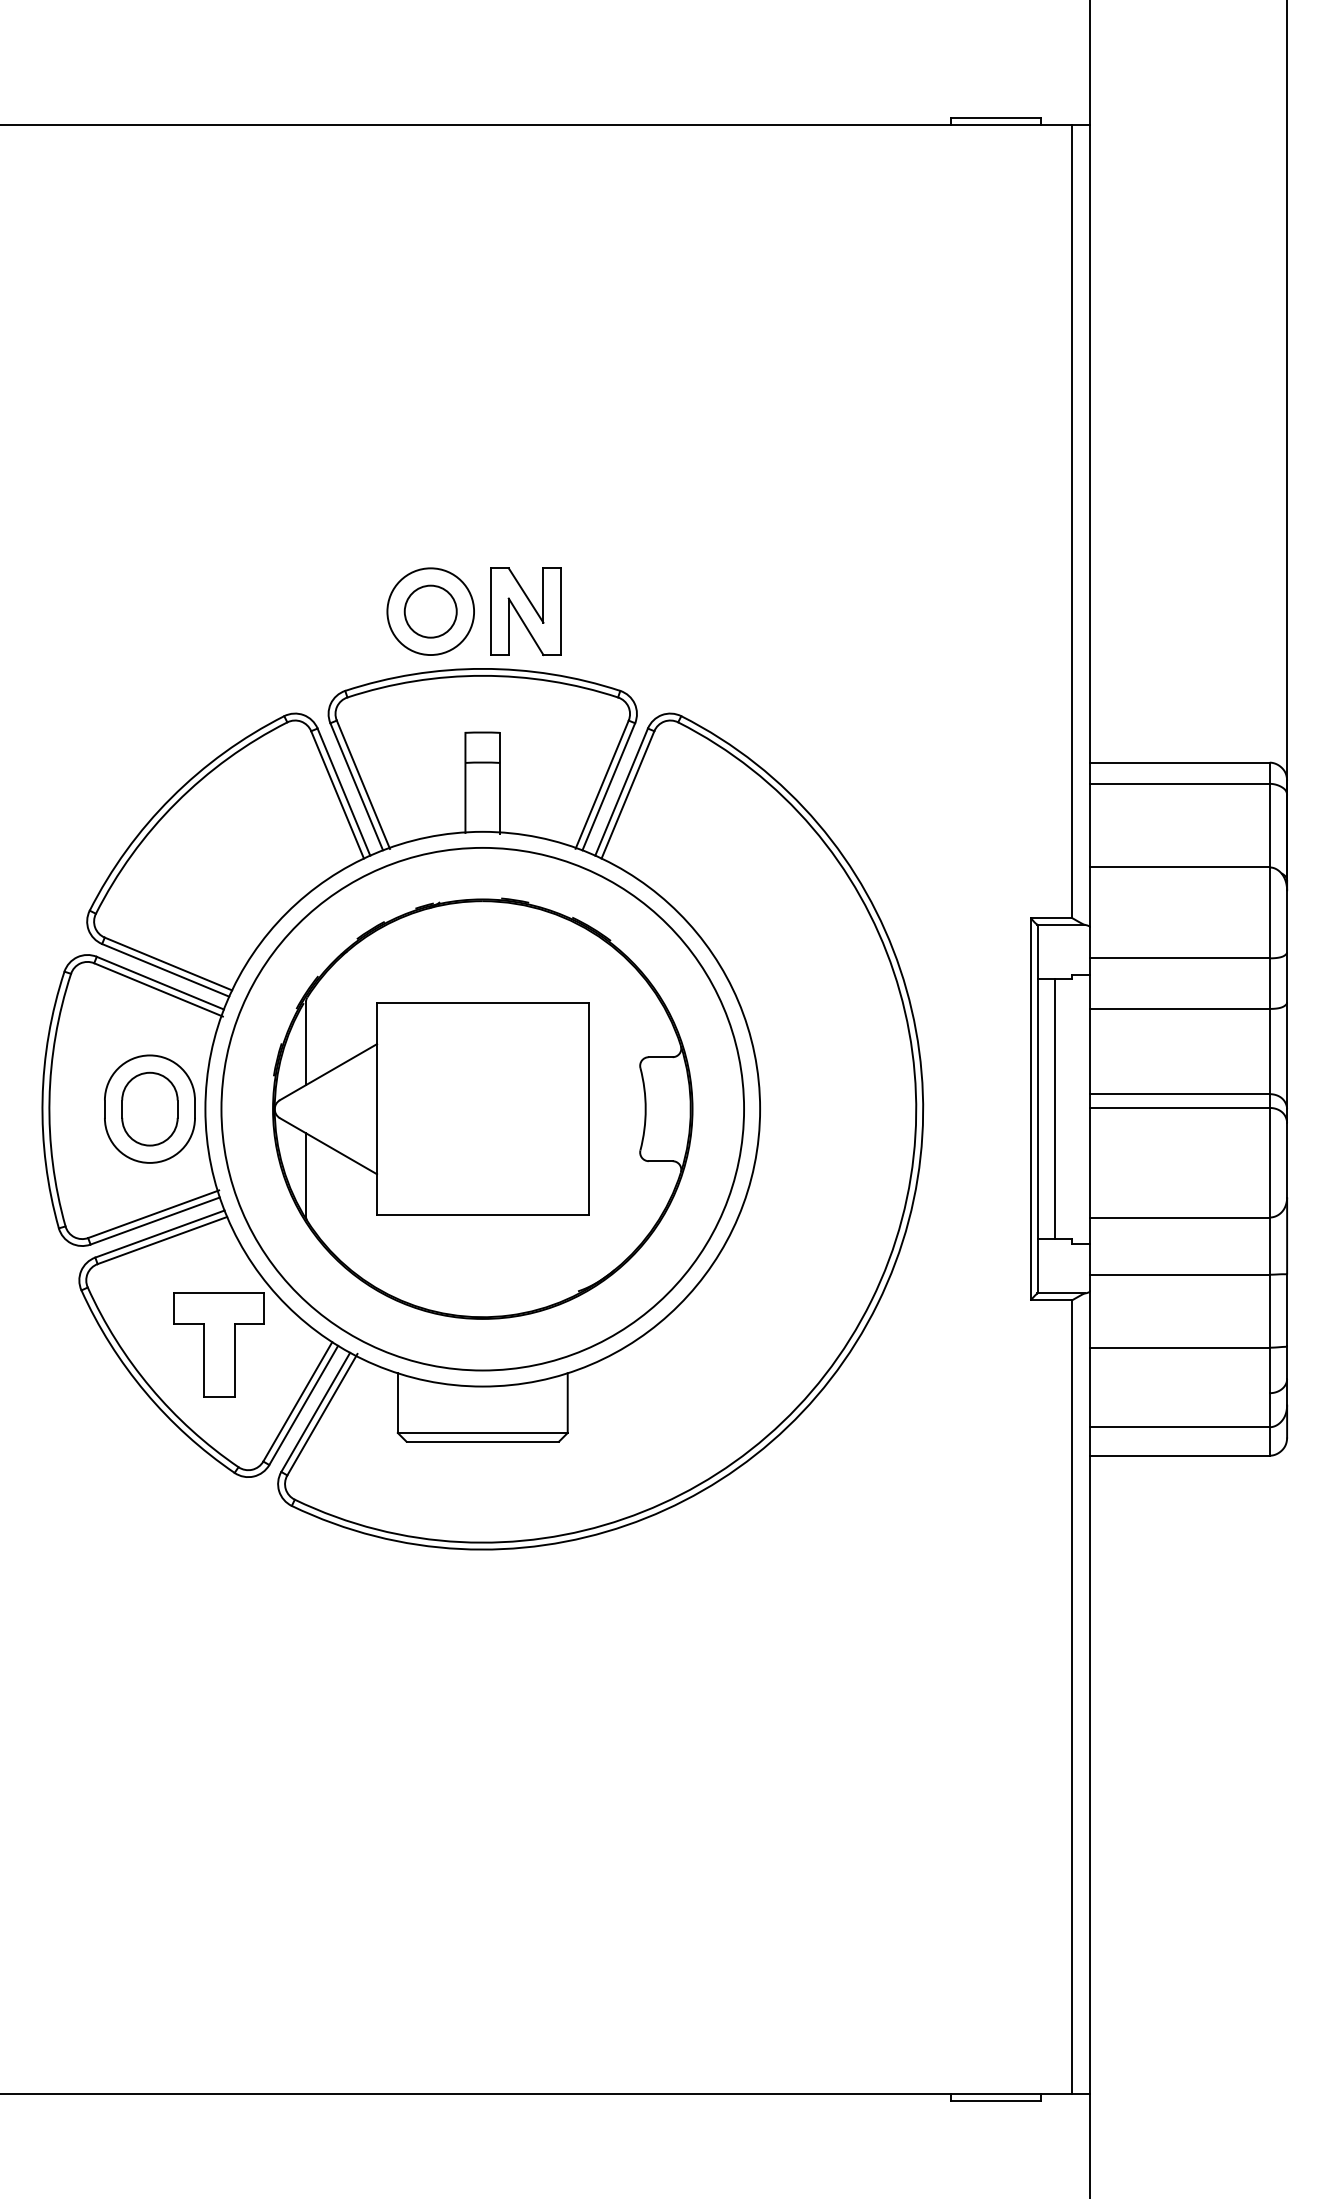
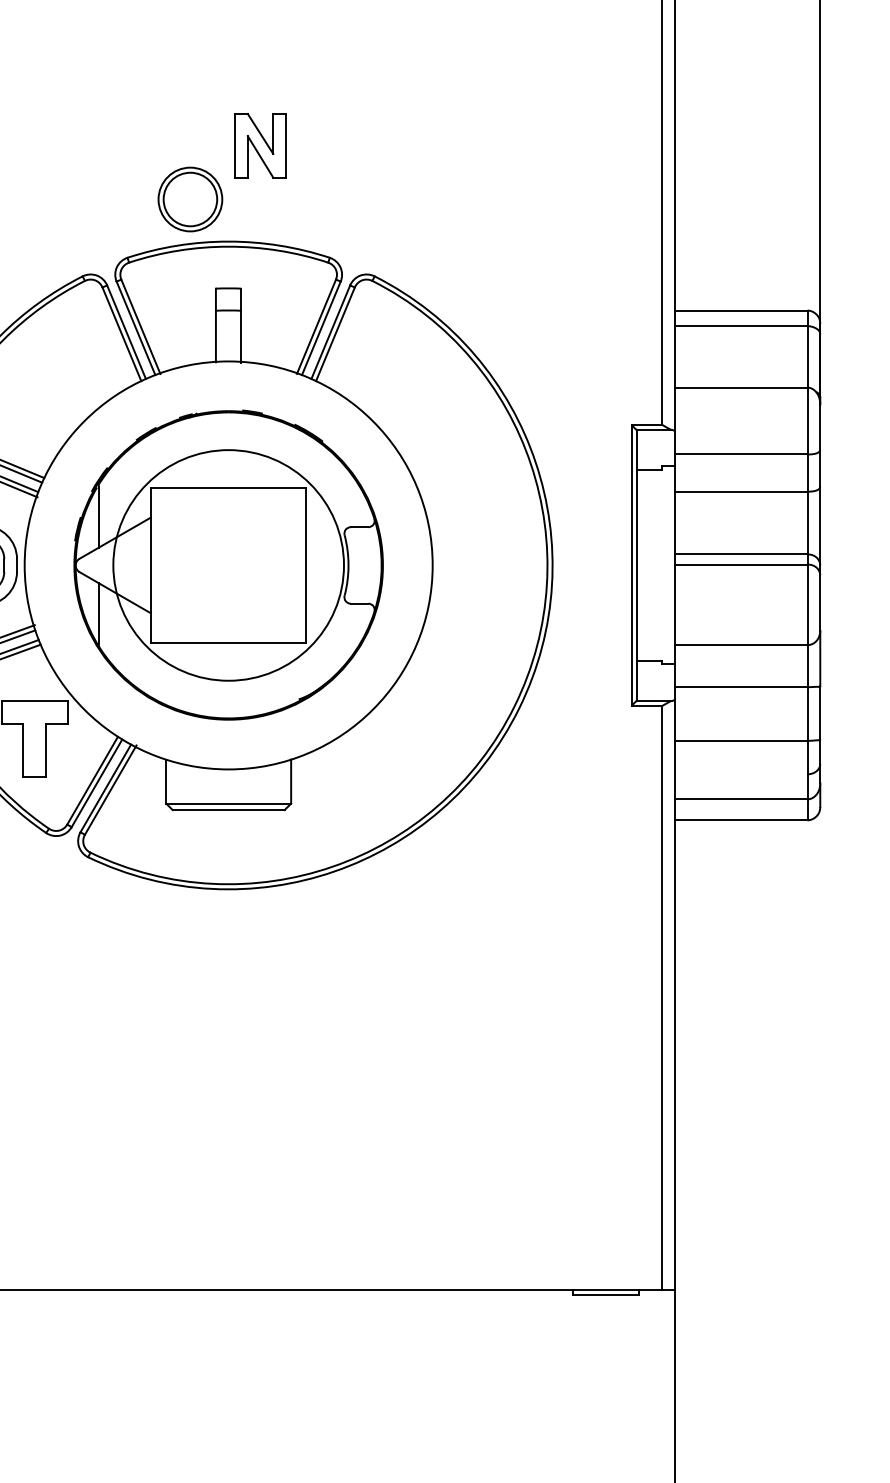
circle: (430, 611) -> (190, 199), size x1.4
part: (525, 611) -> (260, 145), moved
circle: (482, 1108) -> (228, 564), size x0.6
line: (1054, 1108) -> (649, 564), removed

